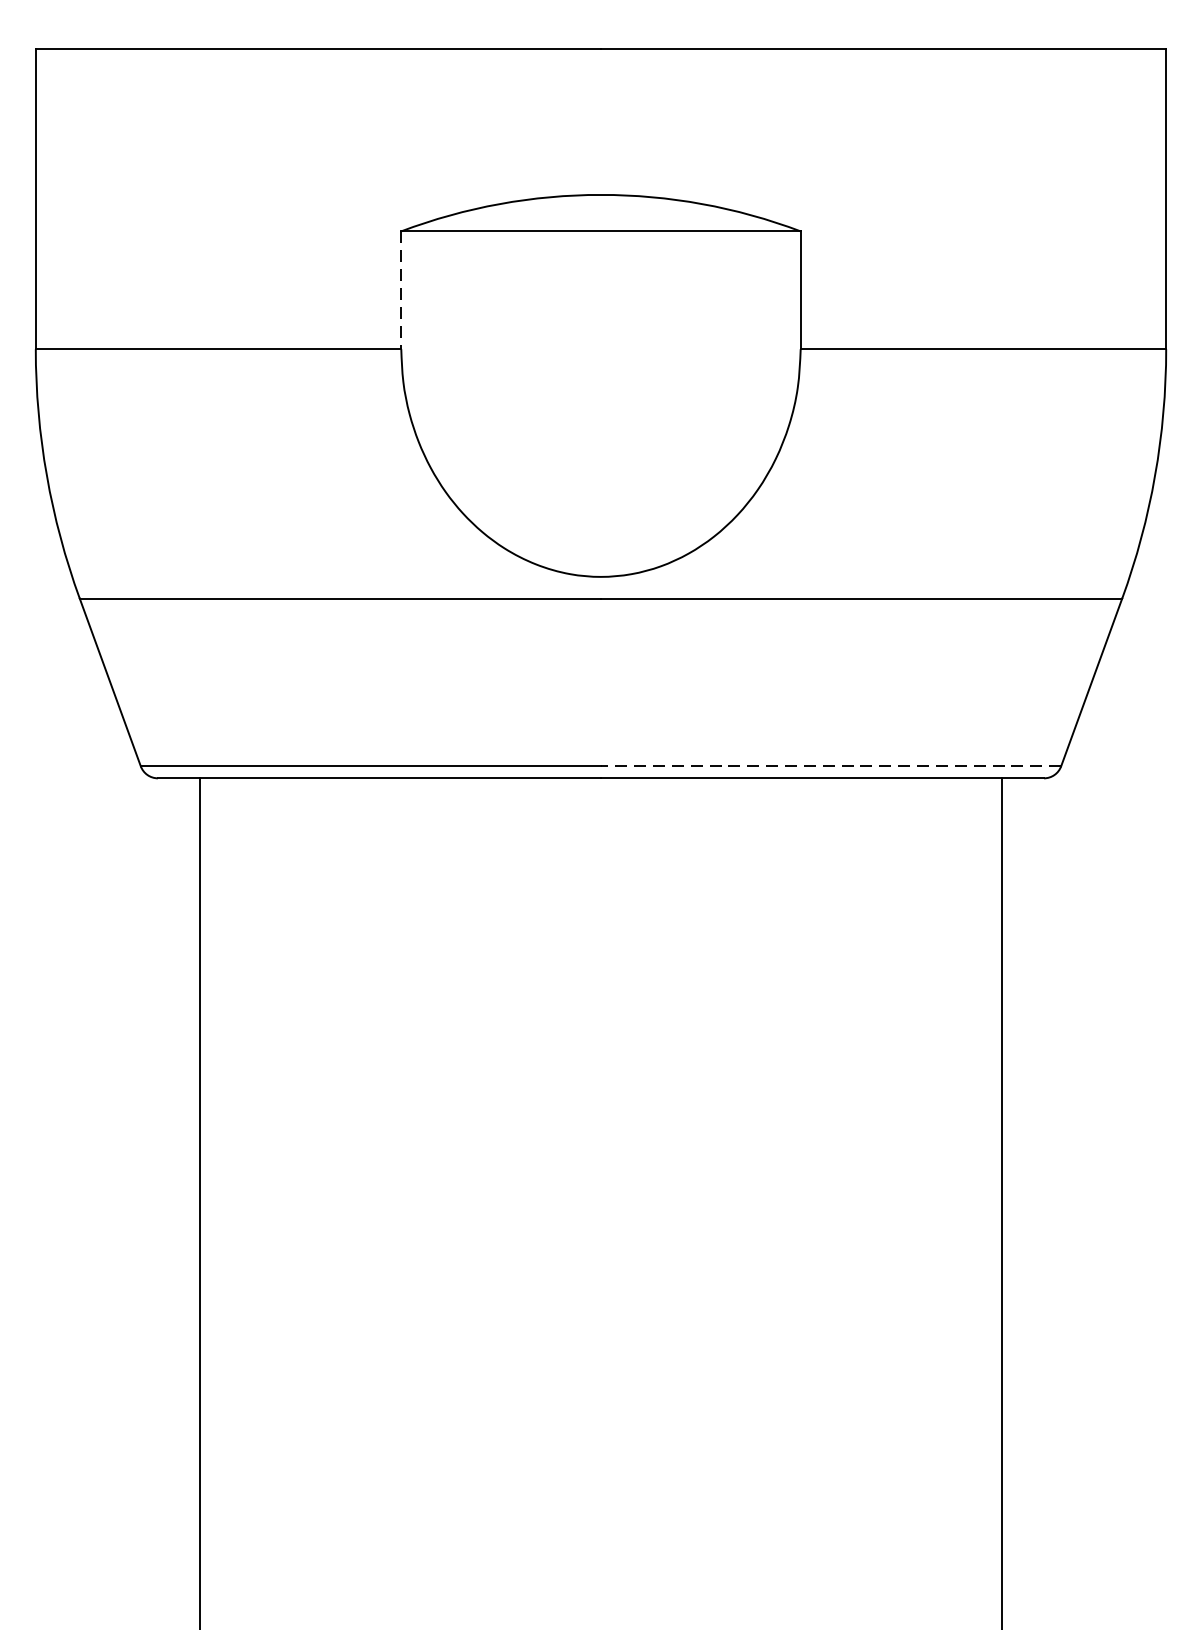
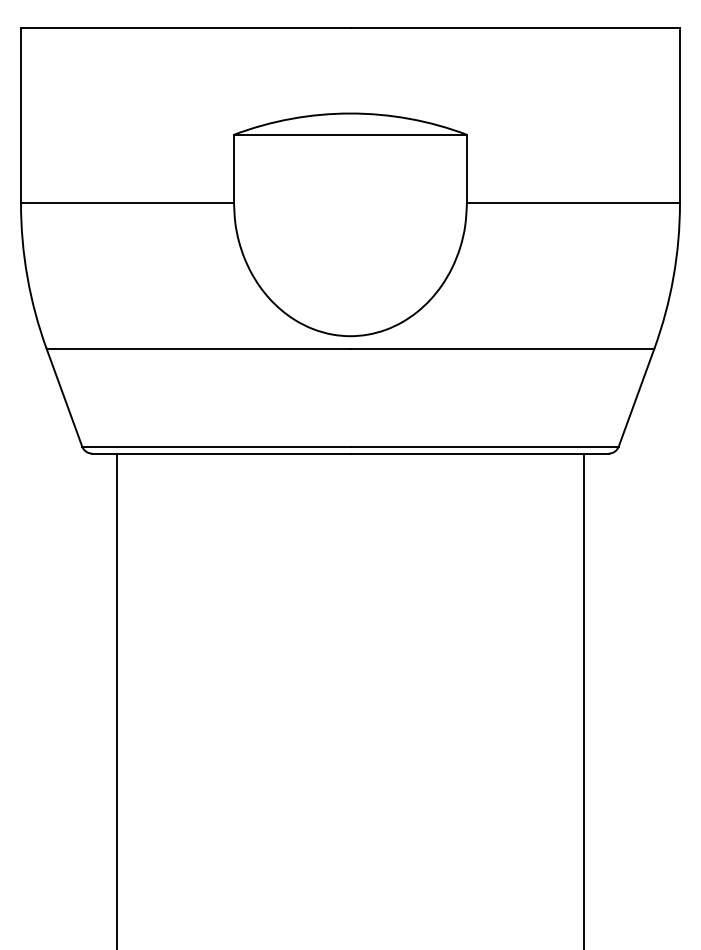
line: (402, 290) -> (234, 169), dashed -> solid
line: (830, 766) -> (484, 446), dashed -> solid

